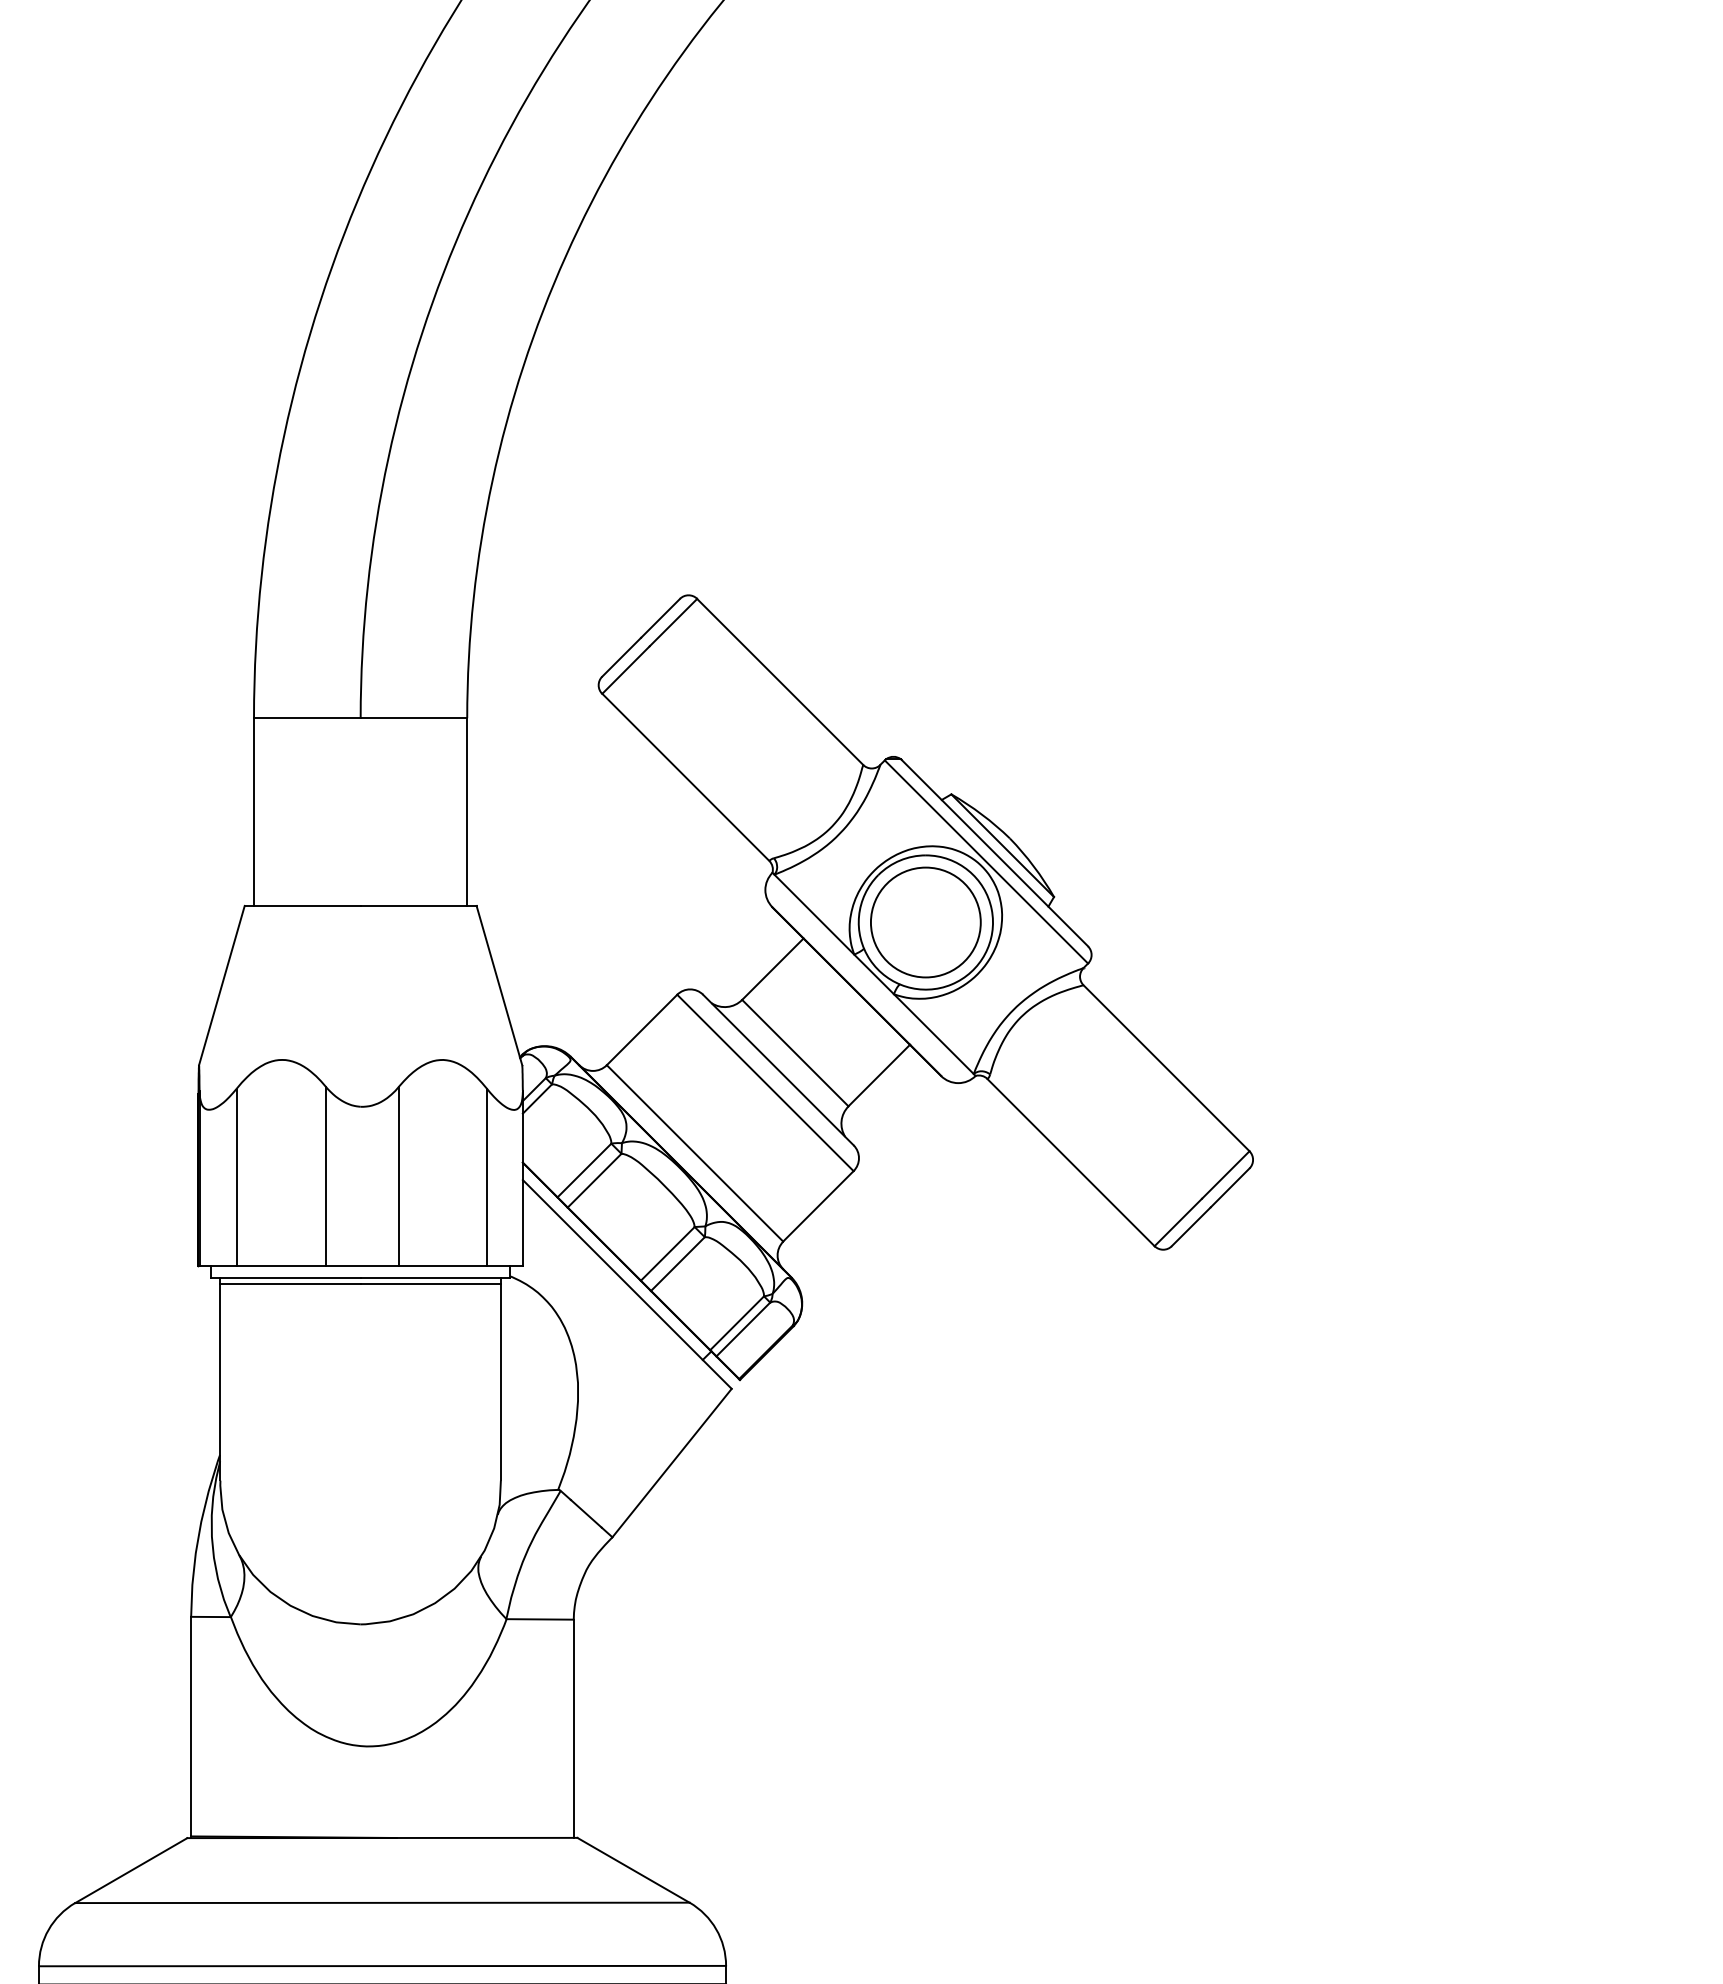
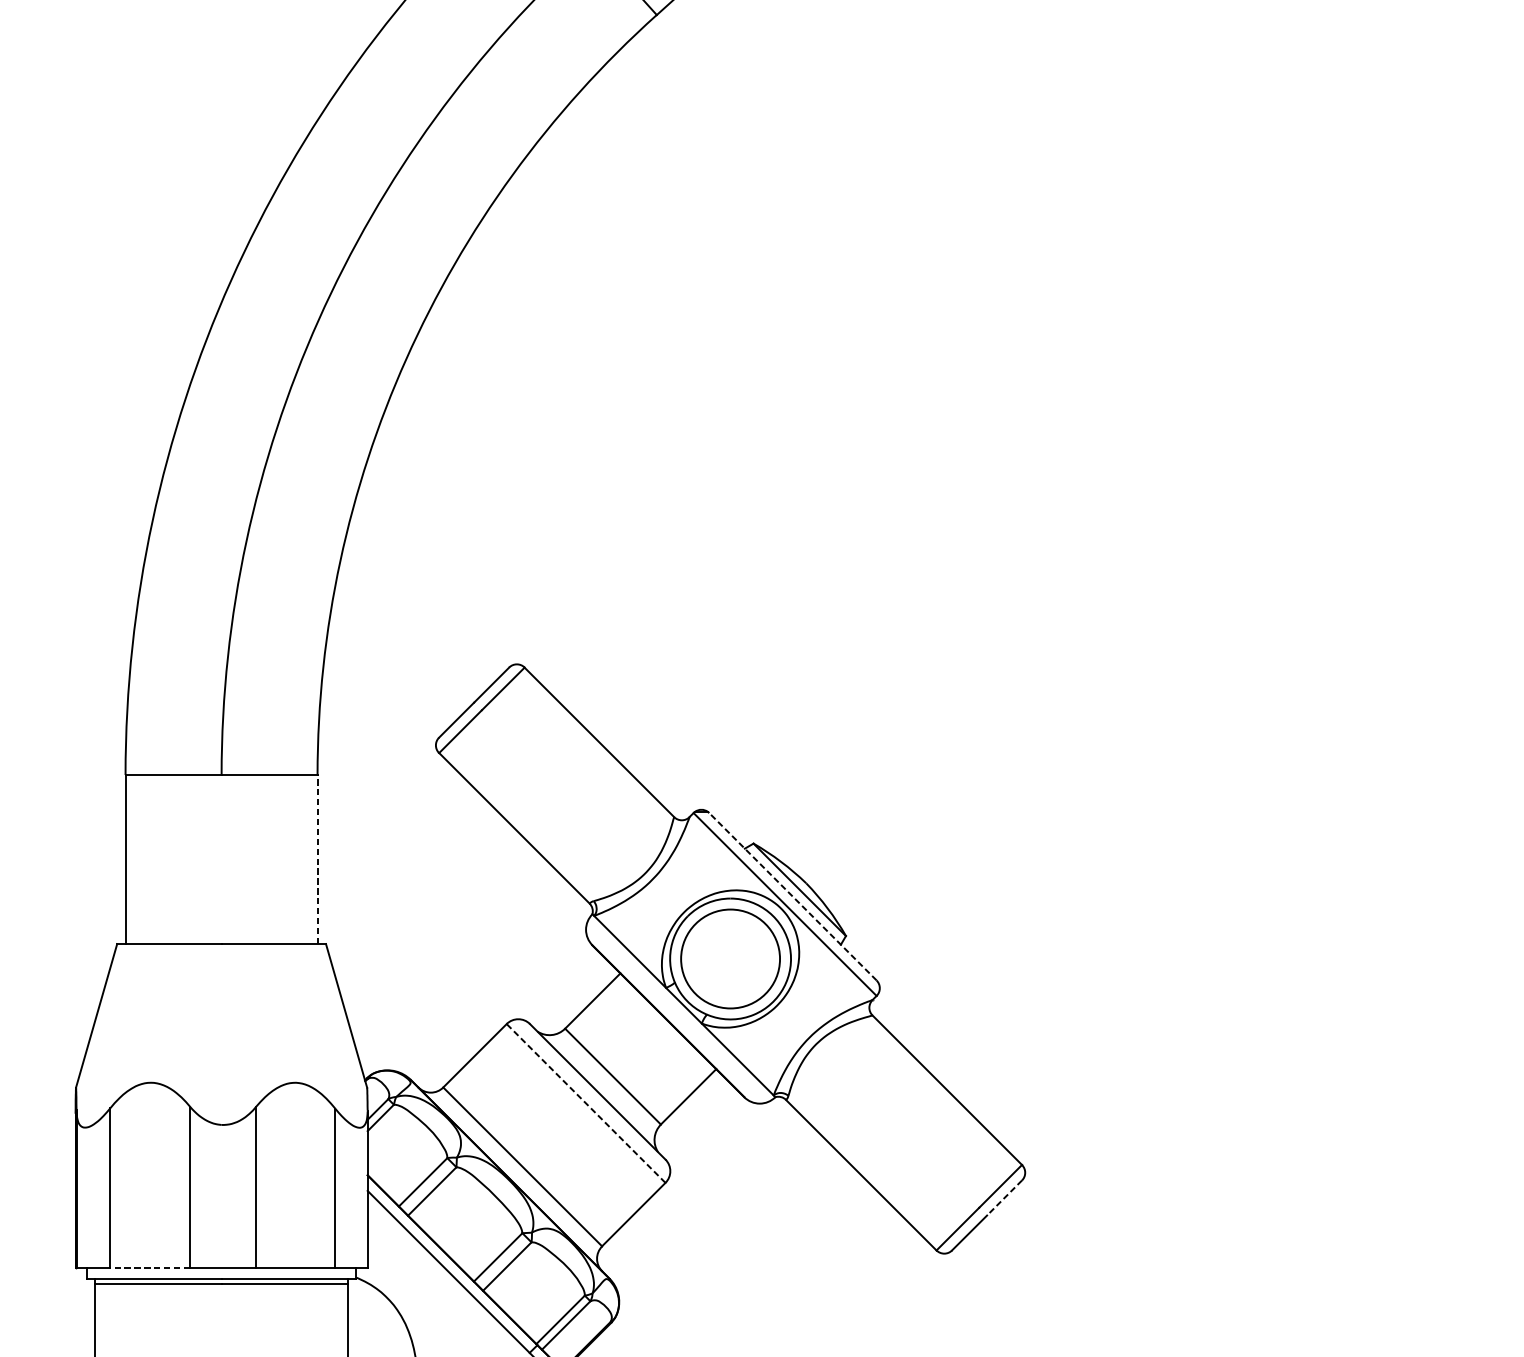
line: (467, 812) -> (317, 859), solid -> dashed
line: (994, 853) -> (792, 896), solid -> dashed
line: (765, 1082) -> (586, 1103), solid -> dashed
line: (1229, 1188) -> (1003, 1198), solid -> dashed
line: (280, 1265) -> (149, 1267), solid -> dashed

